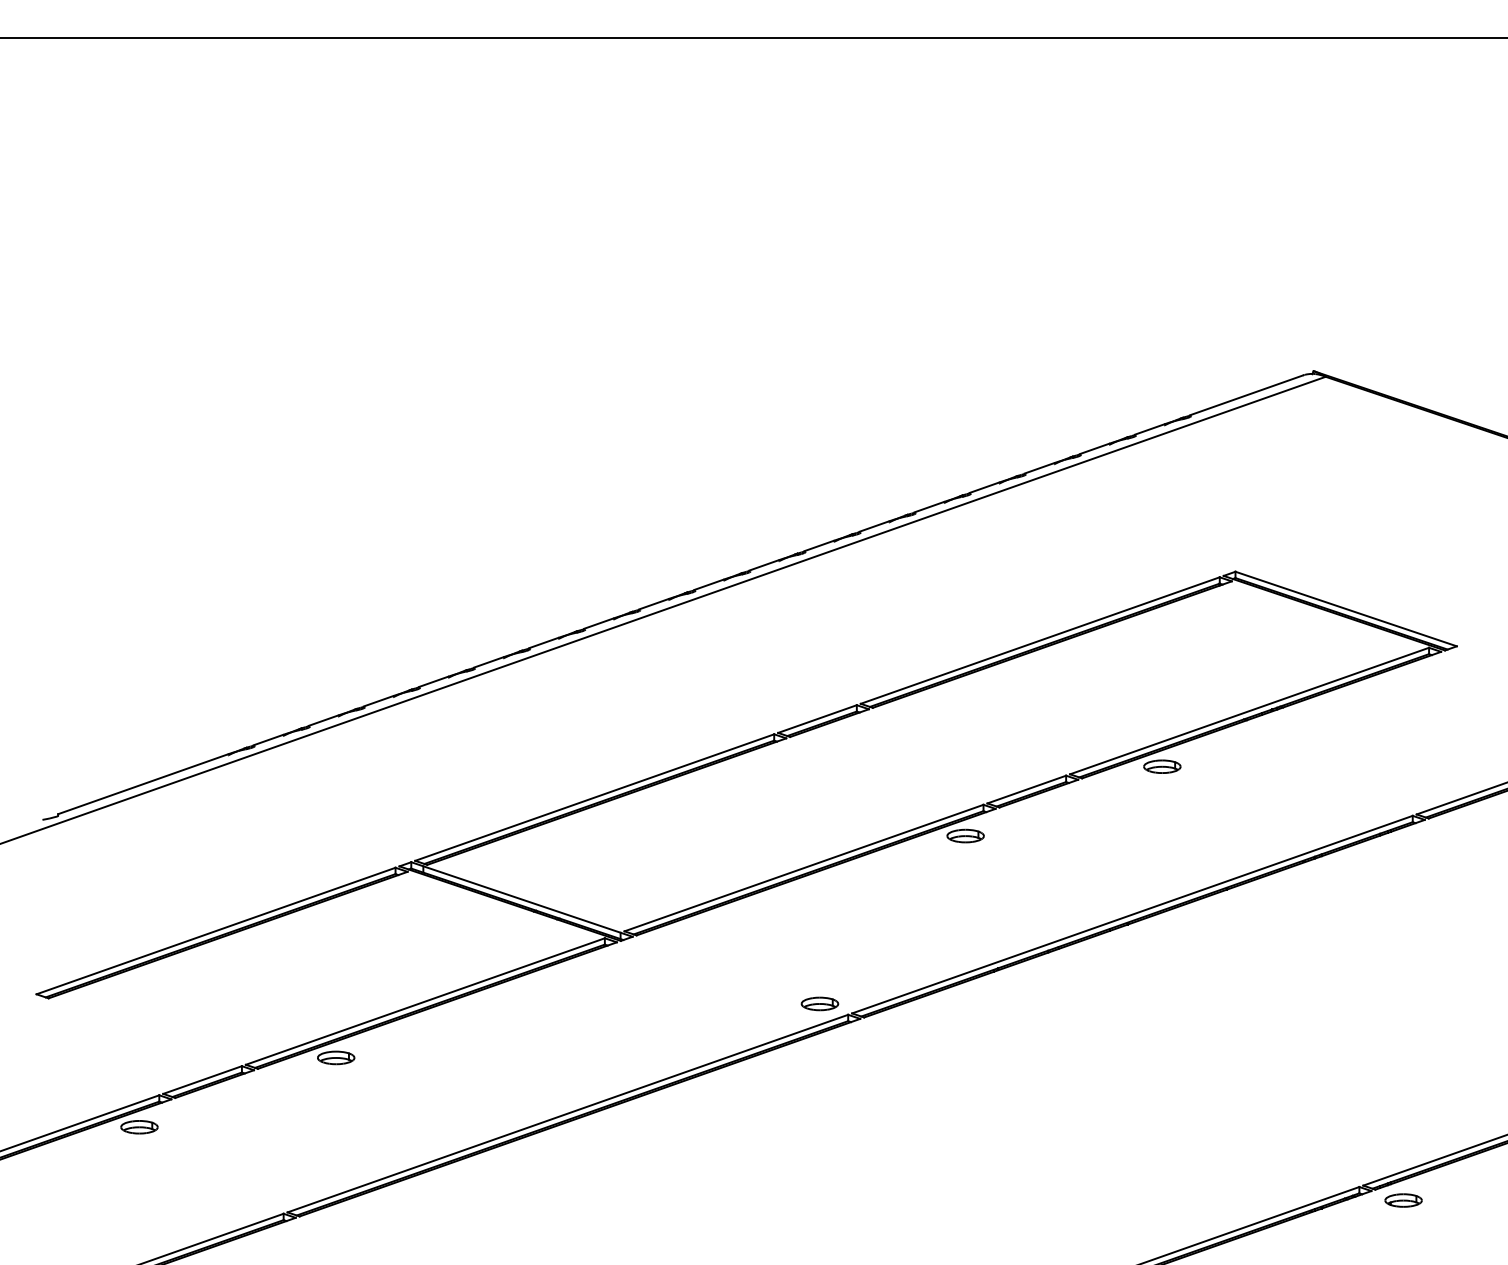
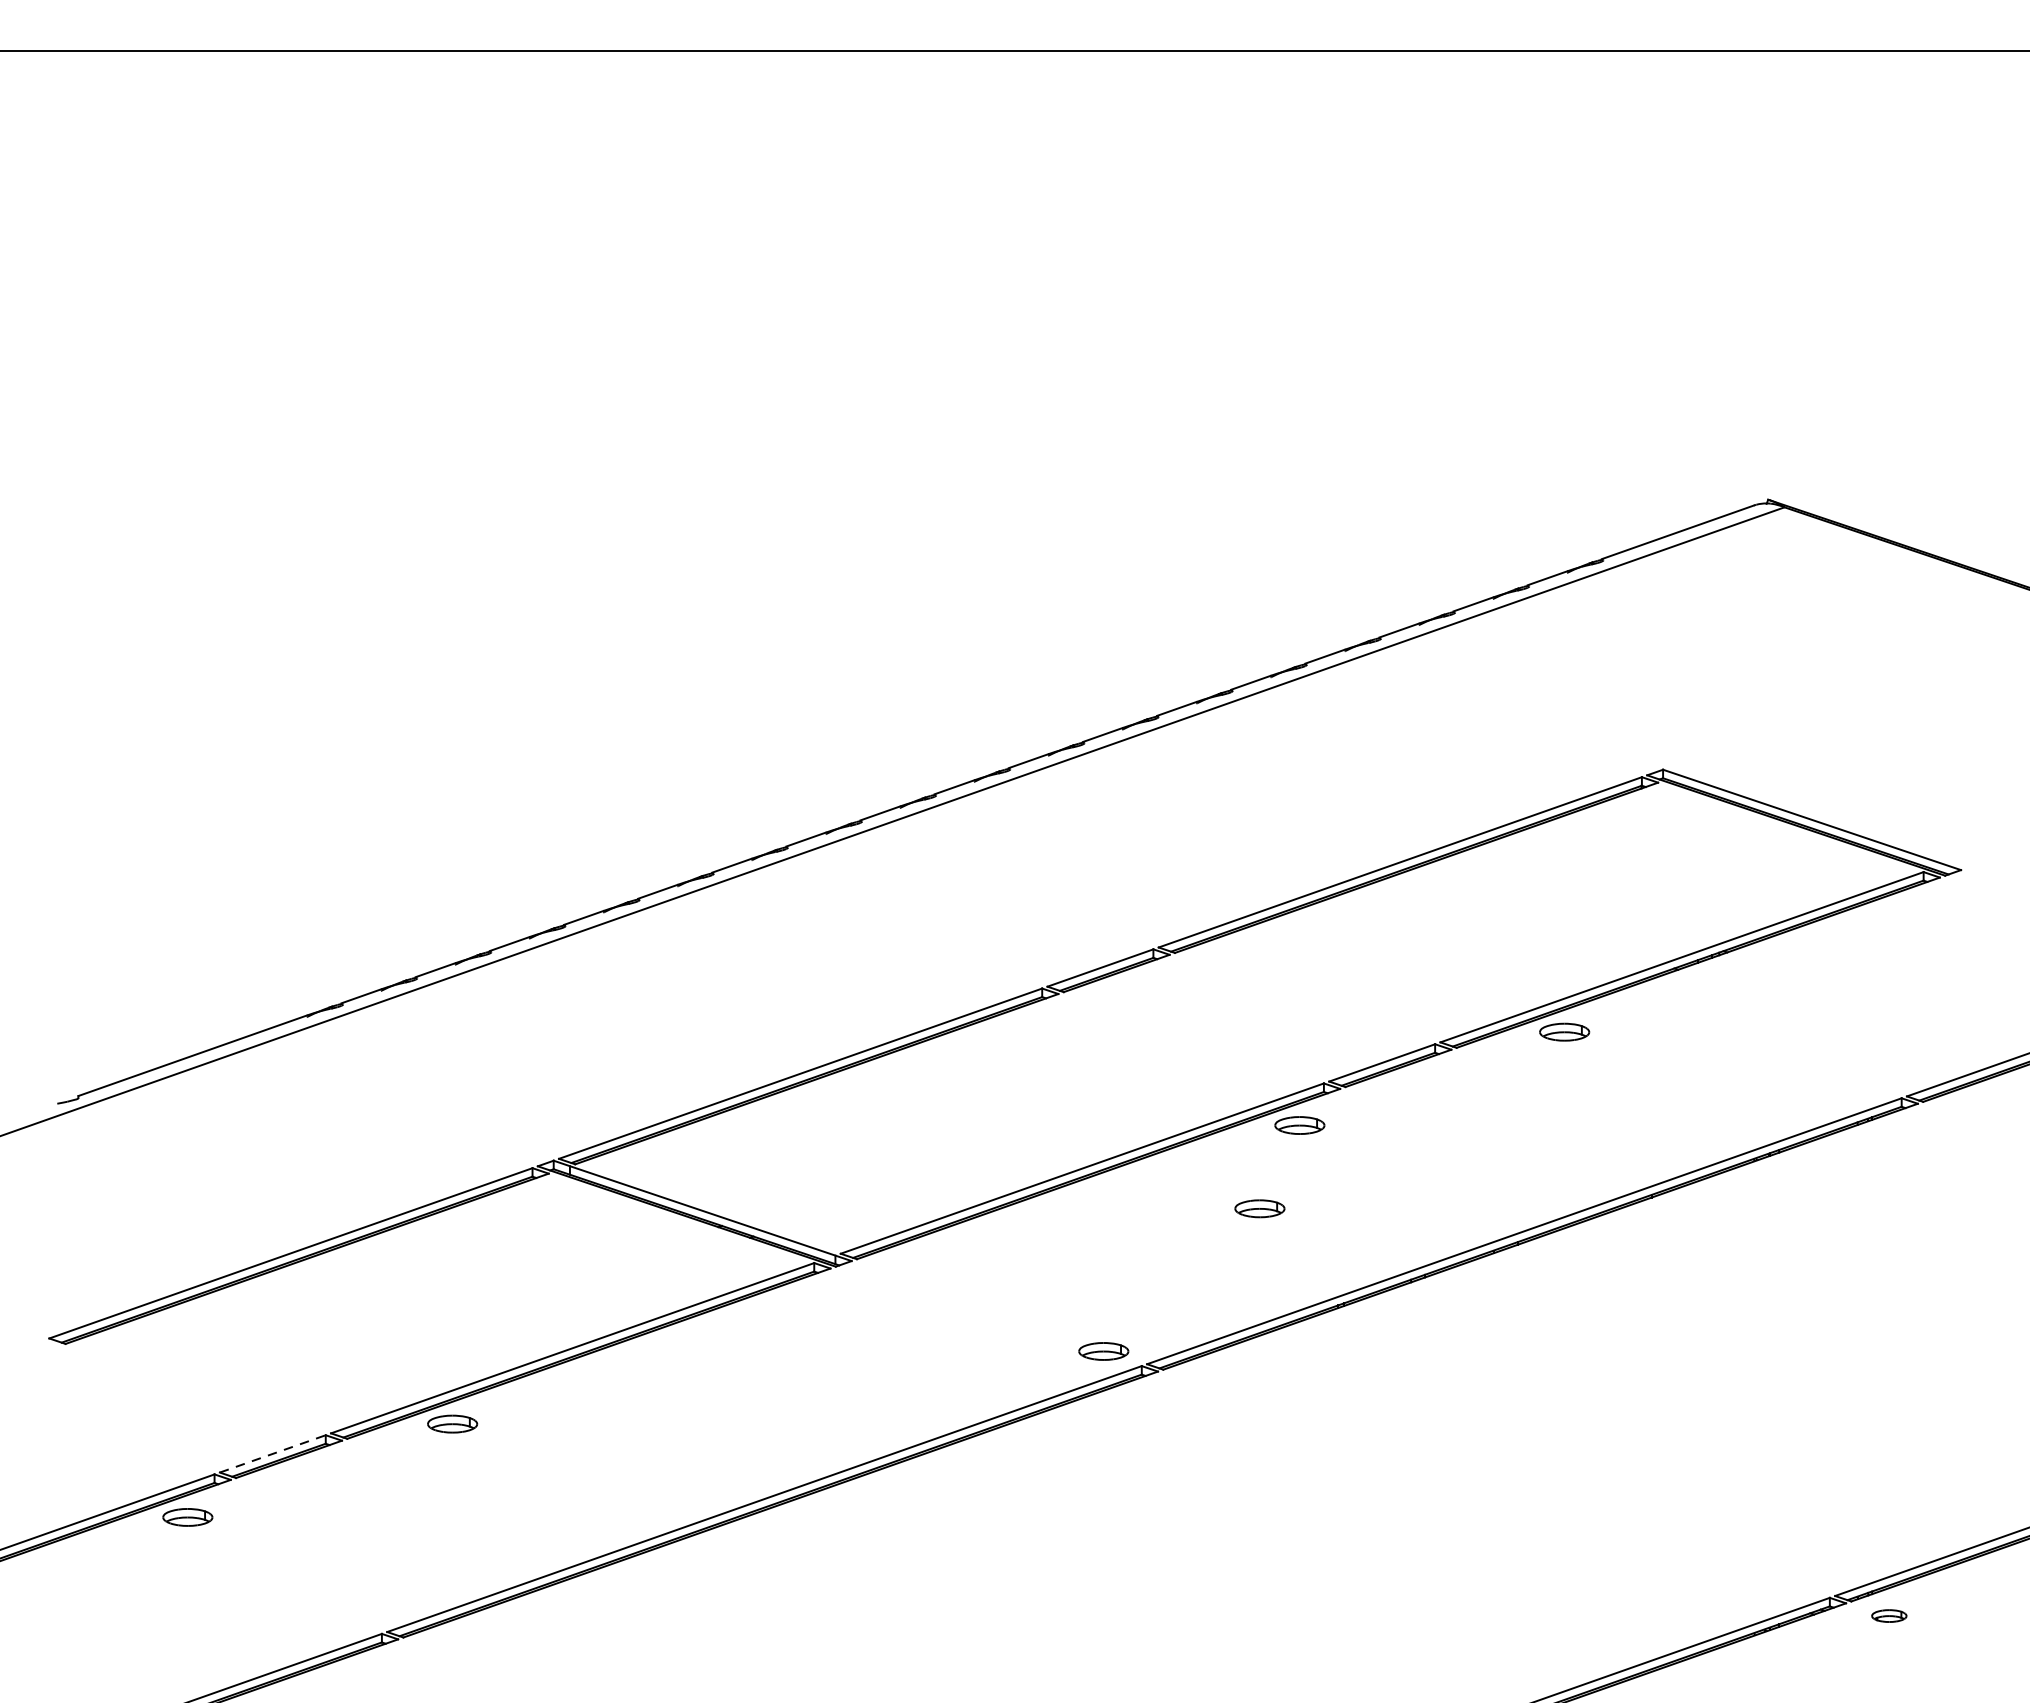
part: (935, 897) -> (1259, 1208), added
line: (202, 1080) -> (272, 1454), solid -> dashed
part: (1403, 1200) -> (1889, 1616), size x0.7

